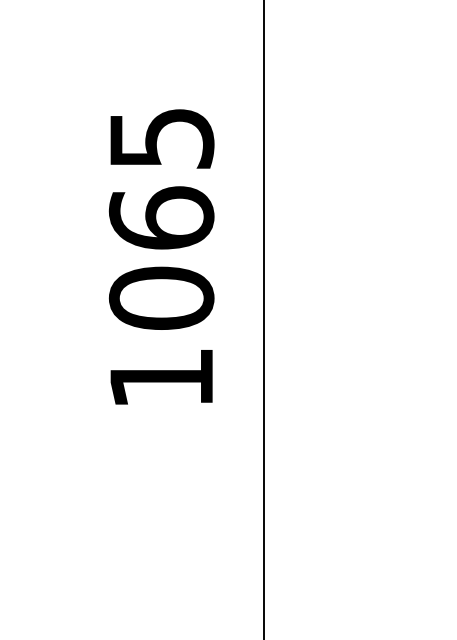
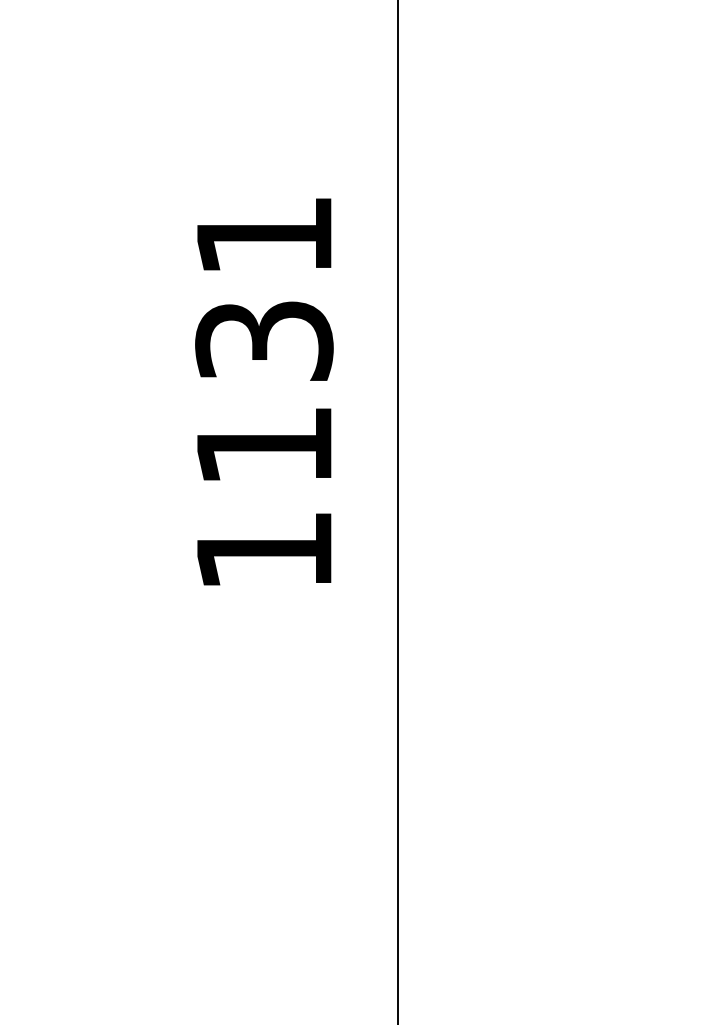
text: (161, 219) -> (264, 342), 1065 -> 1131

